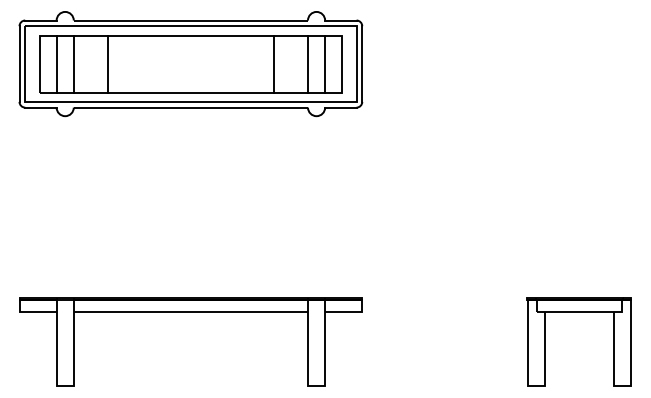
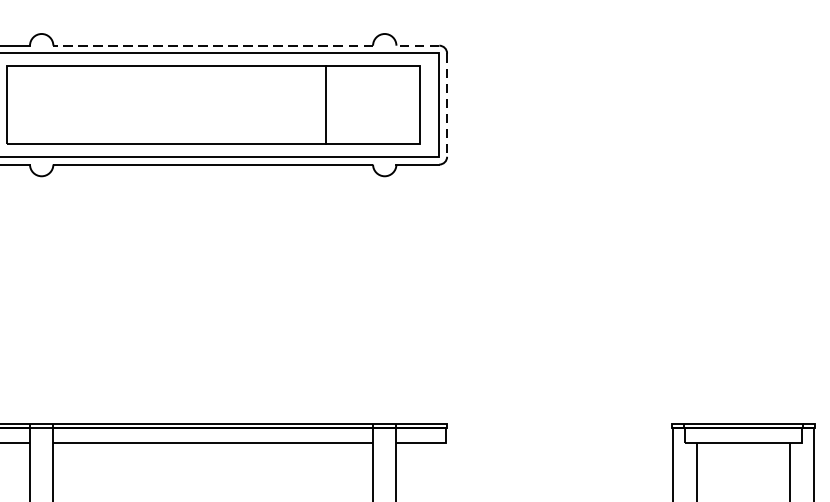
line: (190, 20) -> (212, 45), solid -> dashed
line: (340, 20) -> (417, 45), solid -> dashed
line: (56, 63) -> (29, 104), removed
line: (73, 63) -> (52, 104), removed
line: (108, 63) -> (100, 104), removed
line: (308, 63) -> (373, 104), removed
line: (325, 63) -> (396, 104), removed
line: (362, 64) -> (447, 105), solid -> dashed

